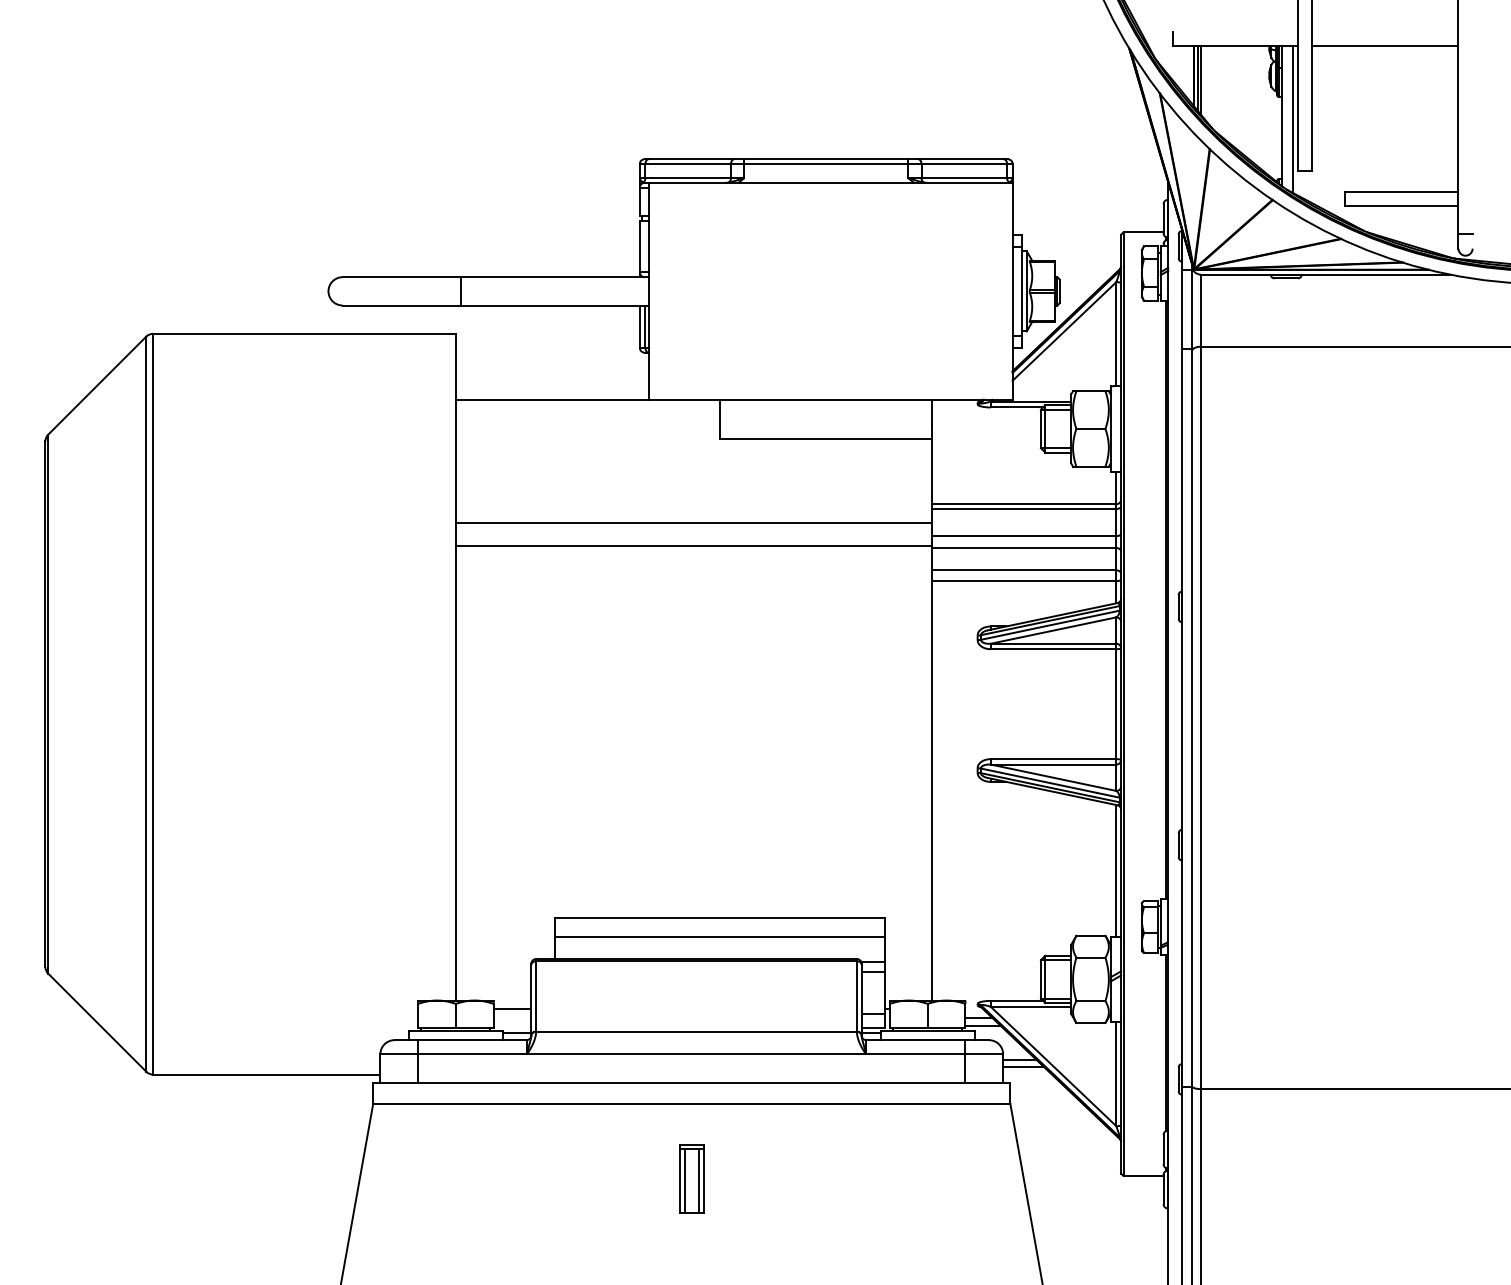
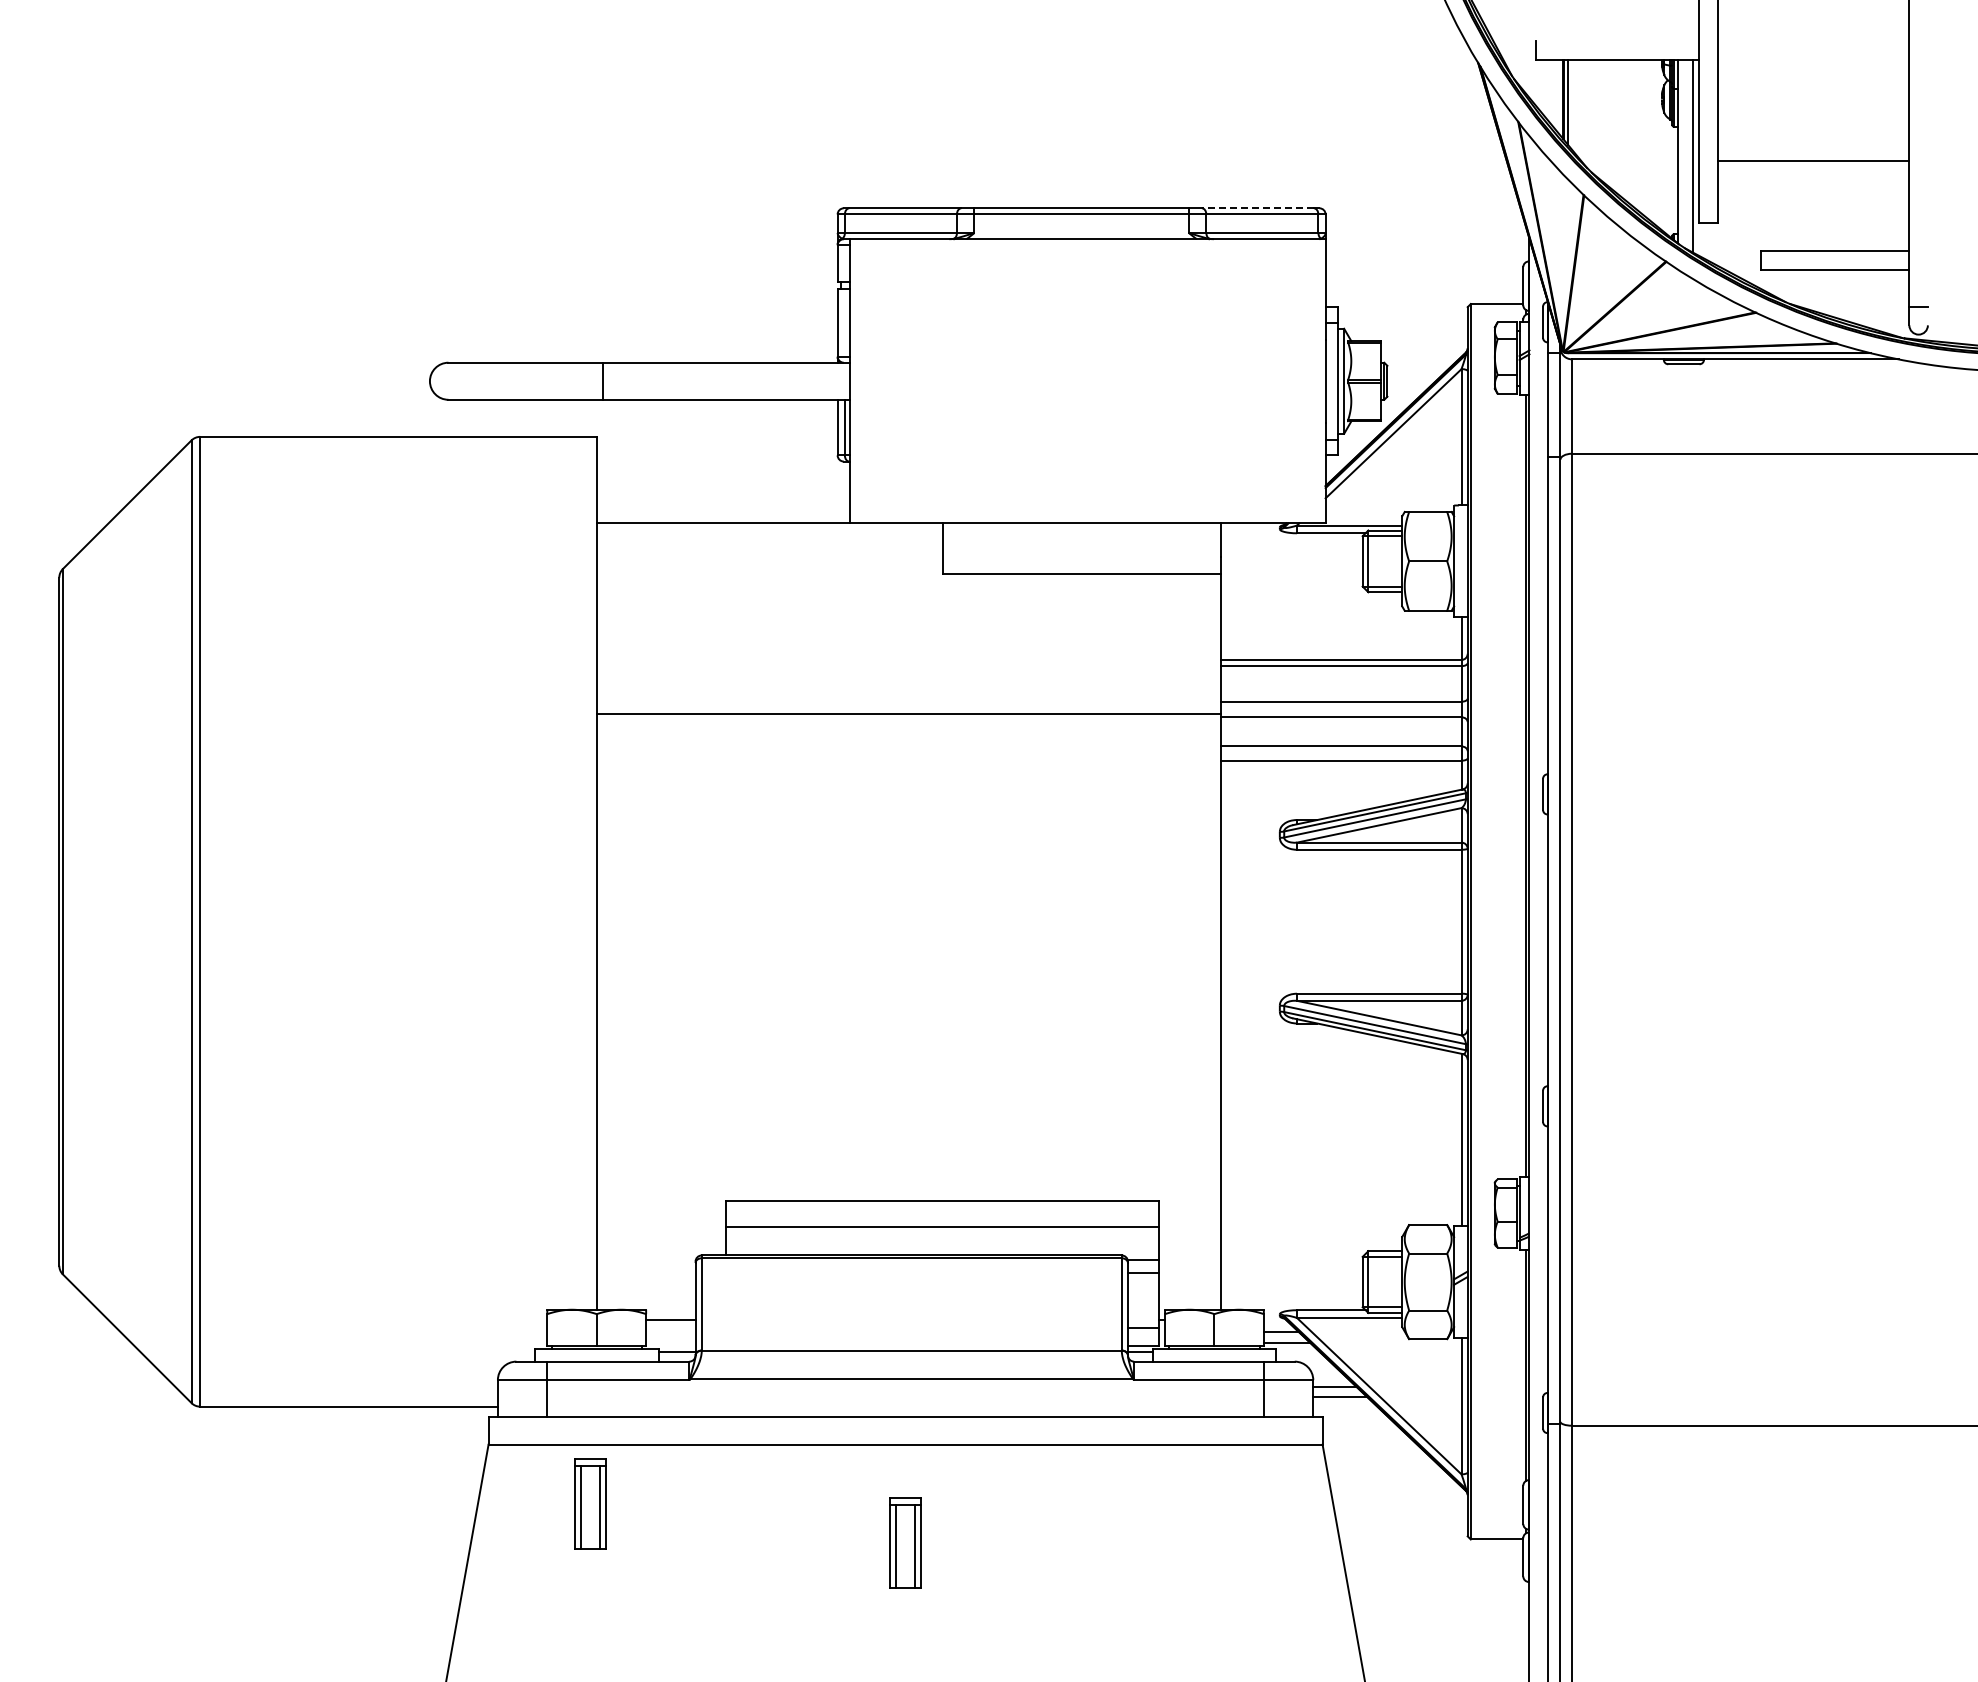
line: (1385, 45) -> (1813, 160), moved
line: (1200, 79) -> (1571, 104), removed
line: (960, 159) -> (1257, 208), solid -> dashed
line: (694, 522) -> (908, 684), removed
part: (451, 1148) -> (590, 1503), added

